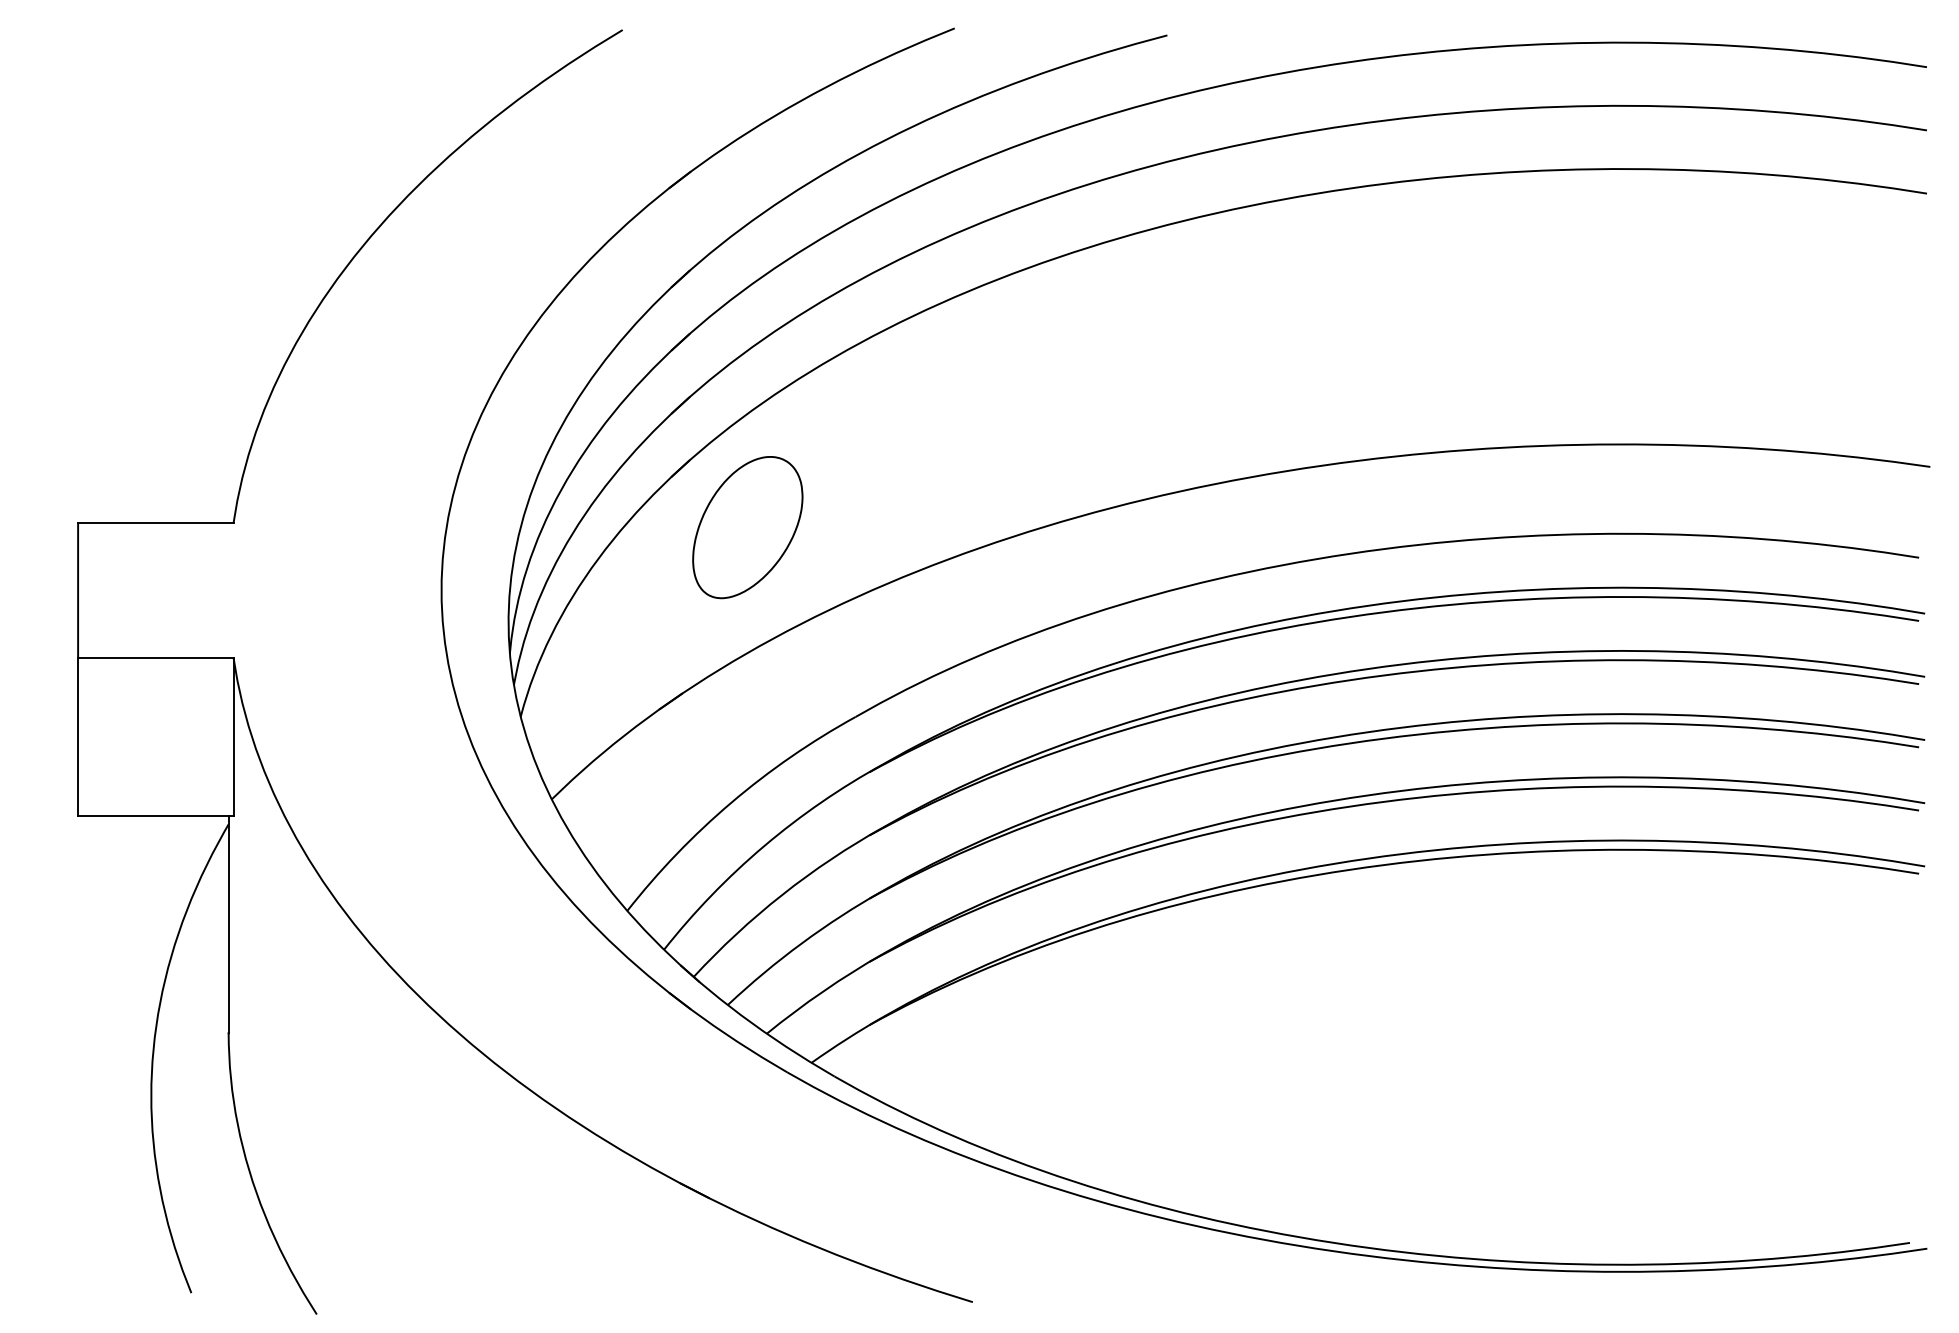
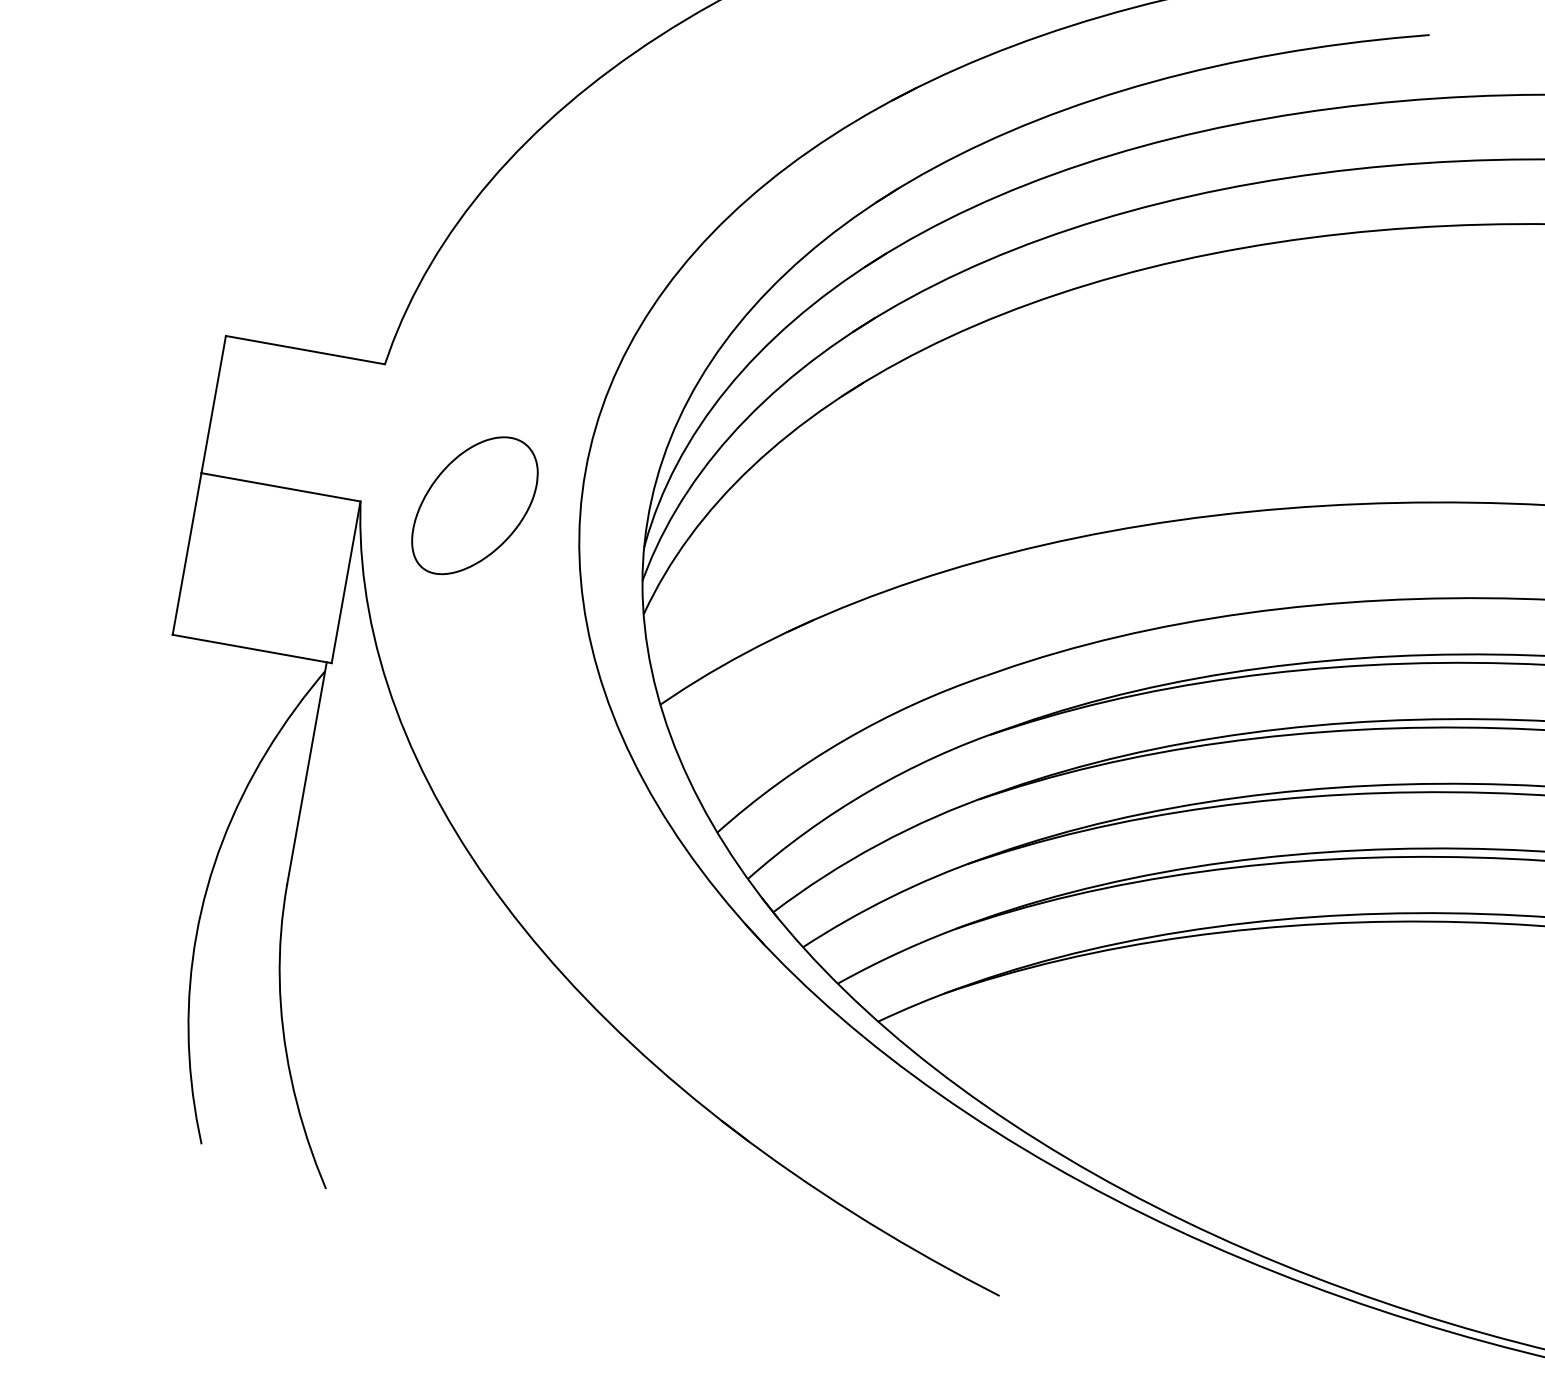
part: (747, 527) -> (474, 505), moved

